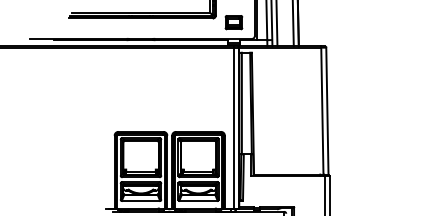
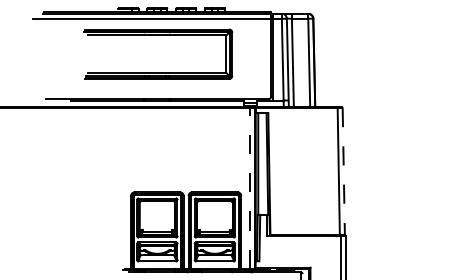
part: (234, 22) -> (250, 82), removed
line: (327, 111) -> (343, 171), solid -> dashed
line: (234, 127) -> (250, 187), solid -> dashed

